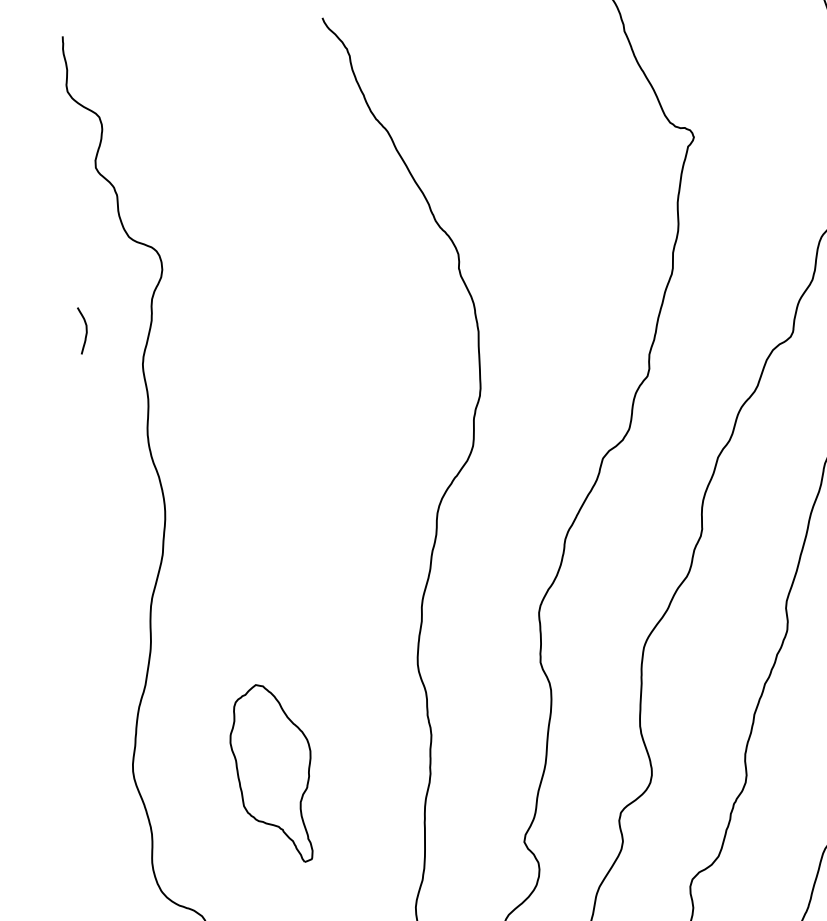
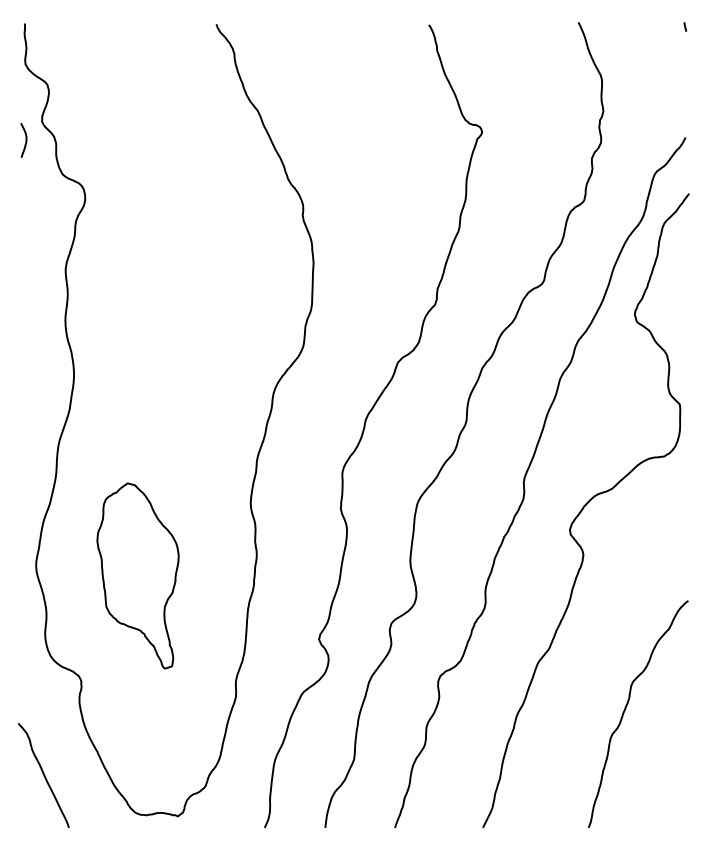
curve: (85, 330) -> (25, 140), moved
part: (272, 773) -> (138, 575), size x1.4

